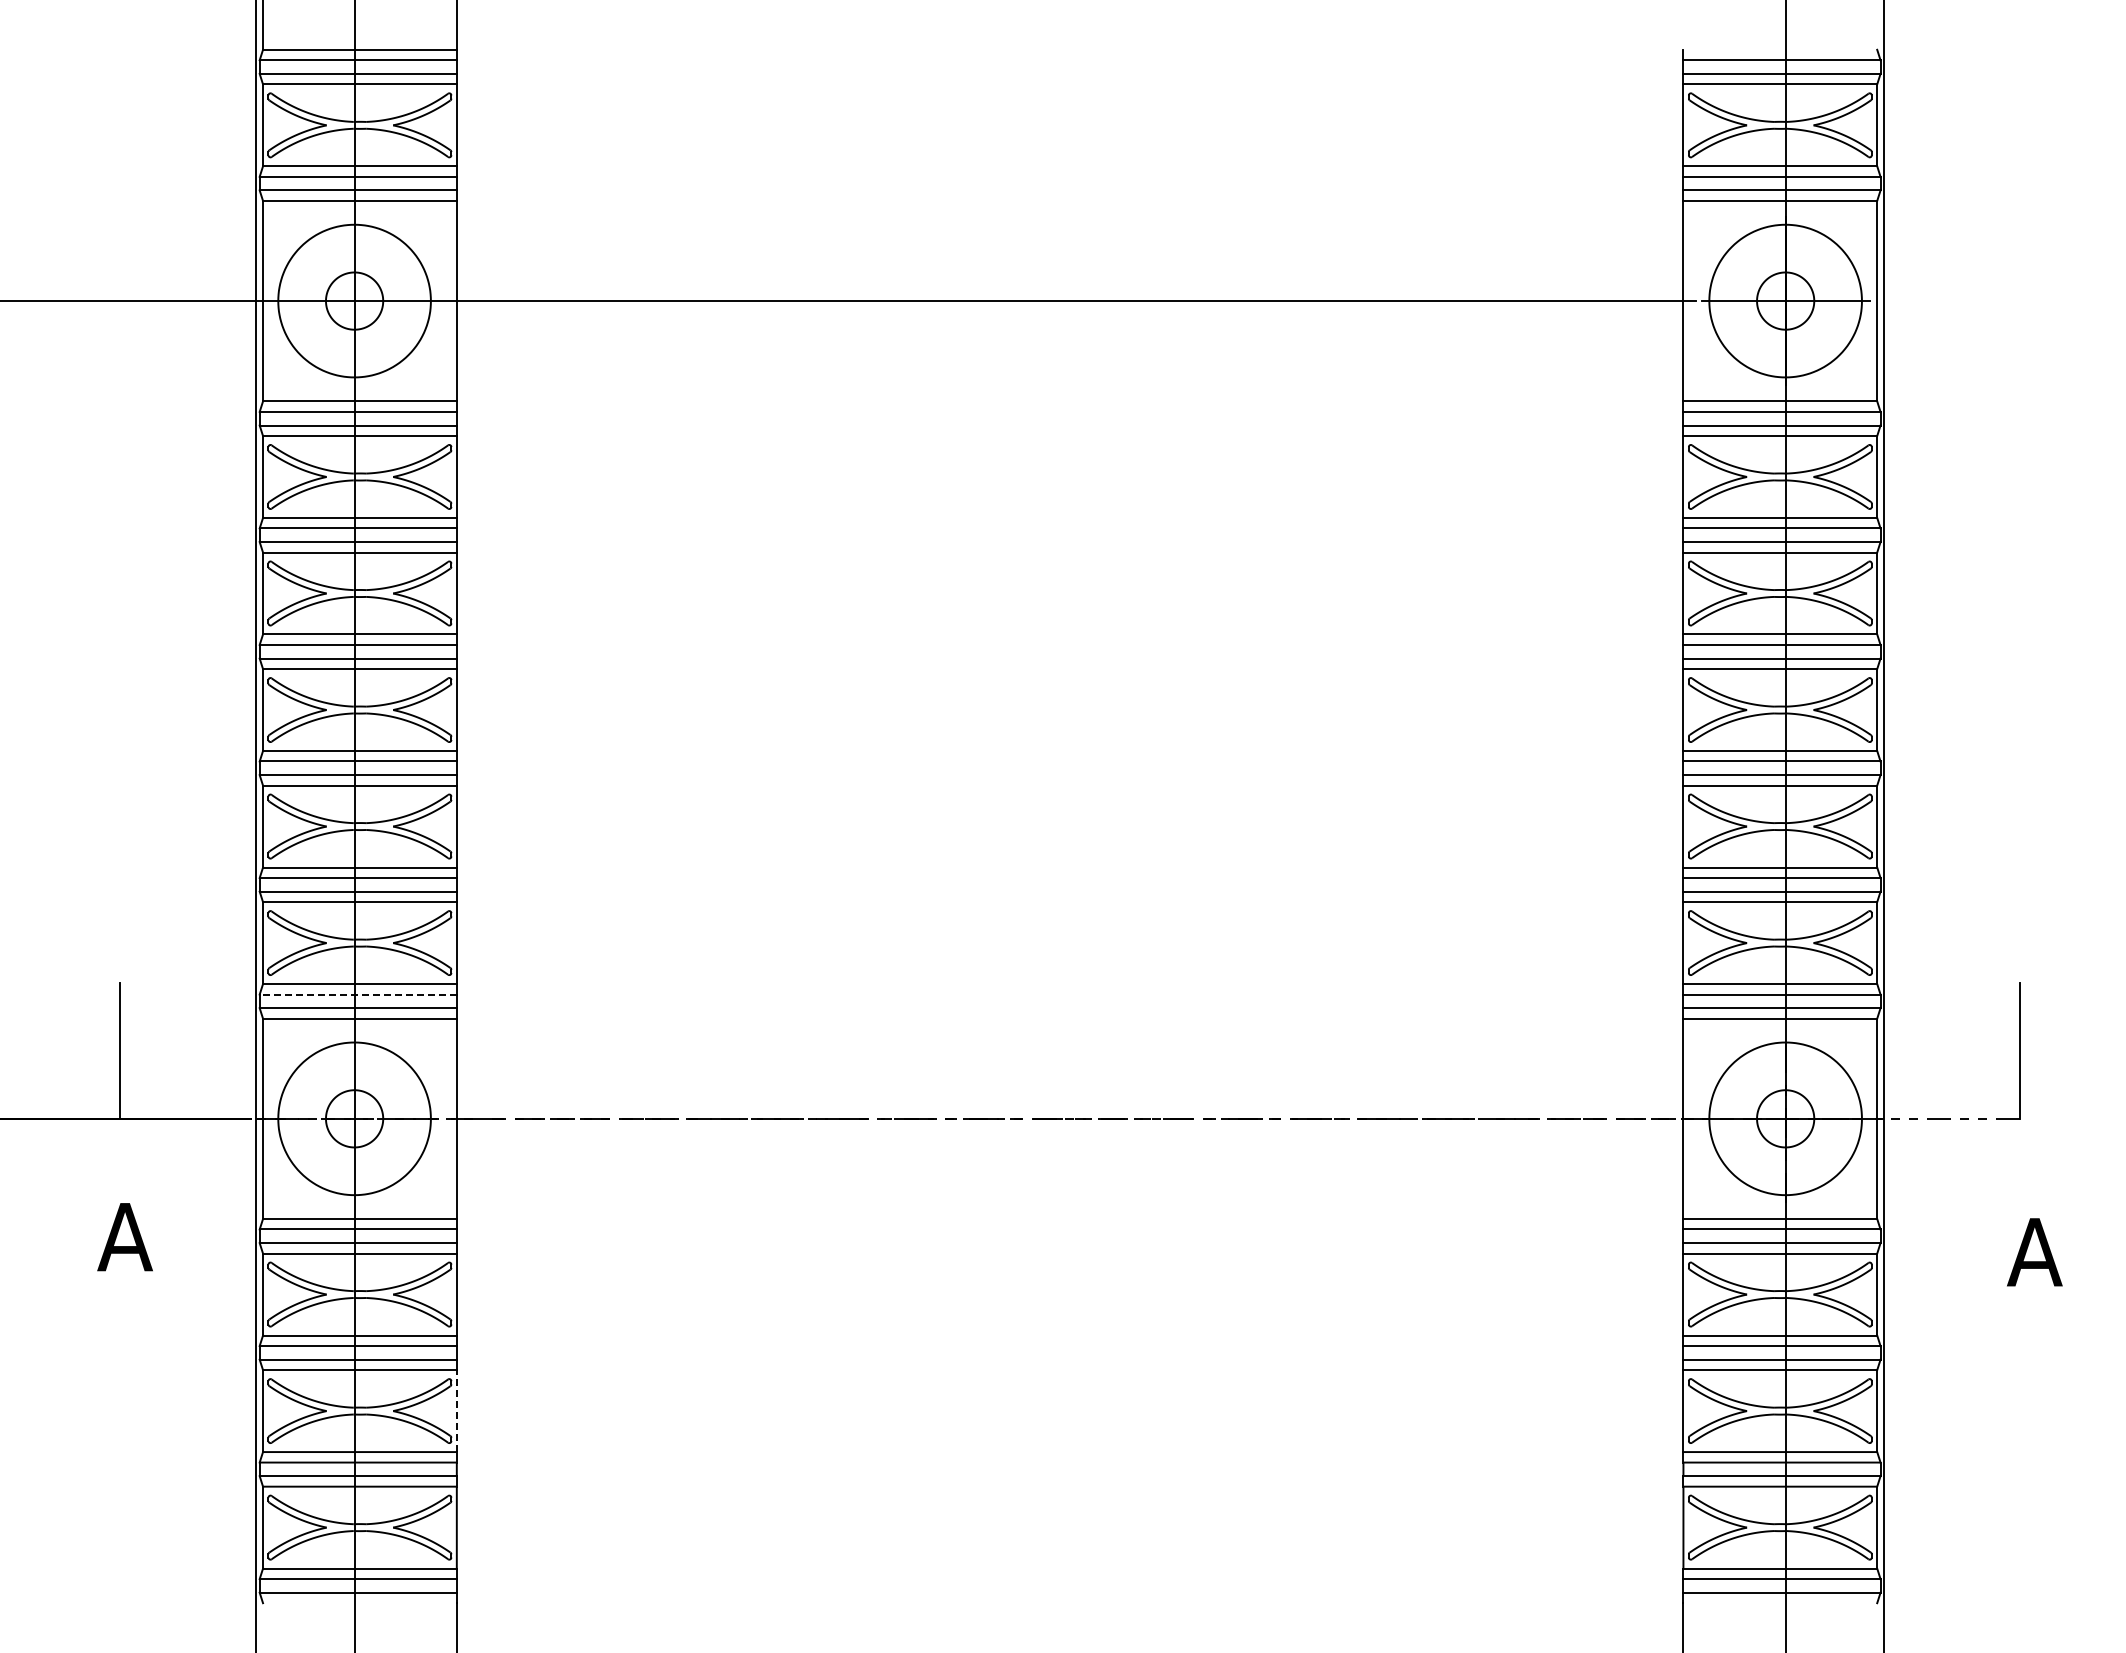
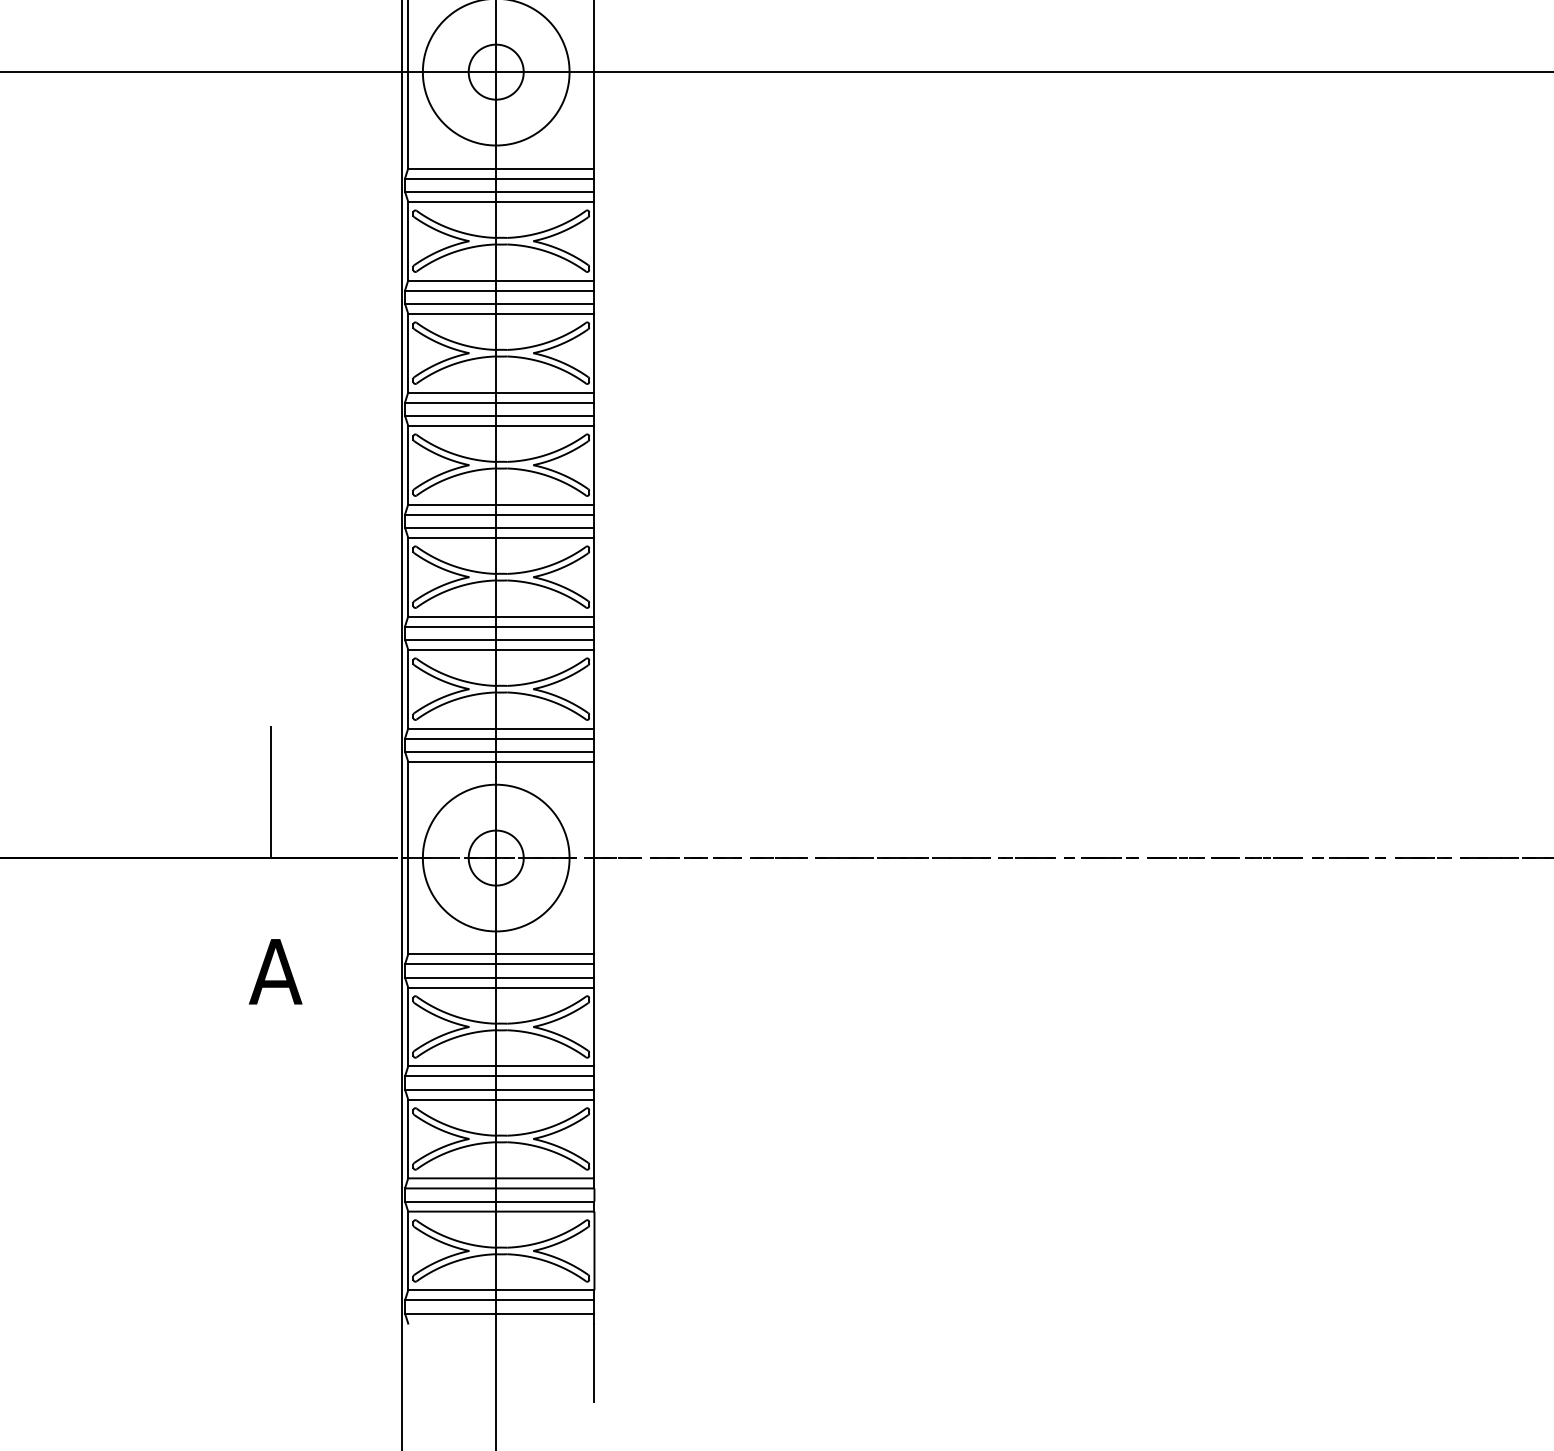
line: (358, 994) -> (499, 738), dashed -> solid
line: (456, 1411) -> (594, 1139), dashed -> solid

